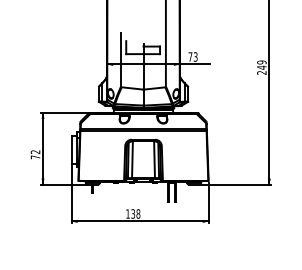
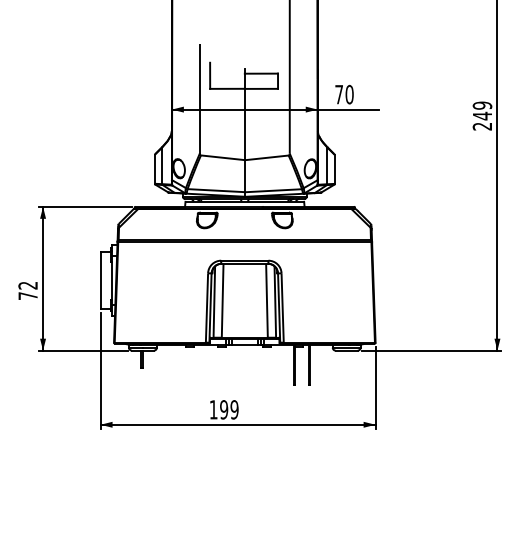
text: (195, 56) -> (349, 93), 73 -> 70
text: (135, 213) -> (228, 408), 138 -> 199

